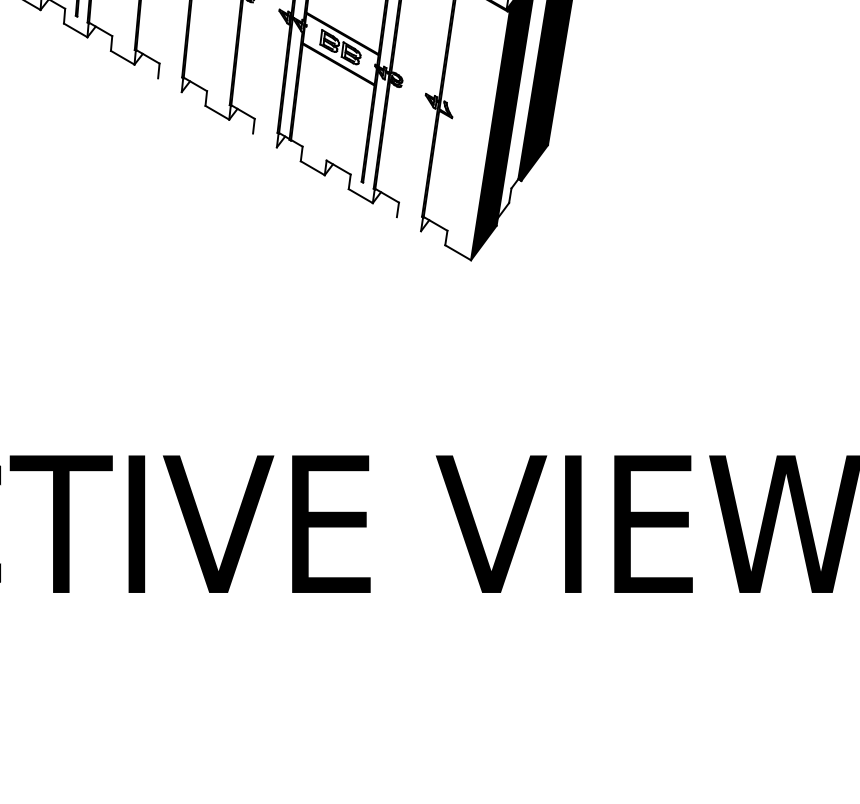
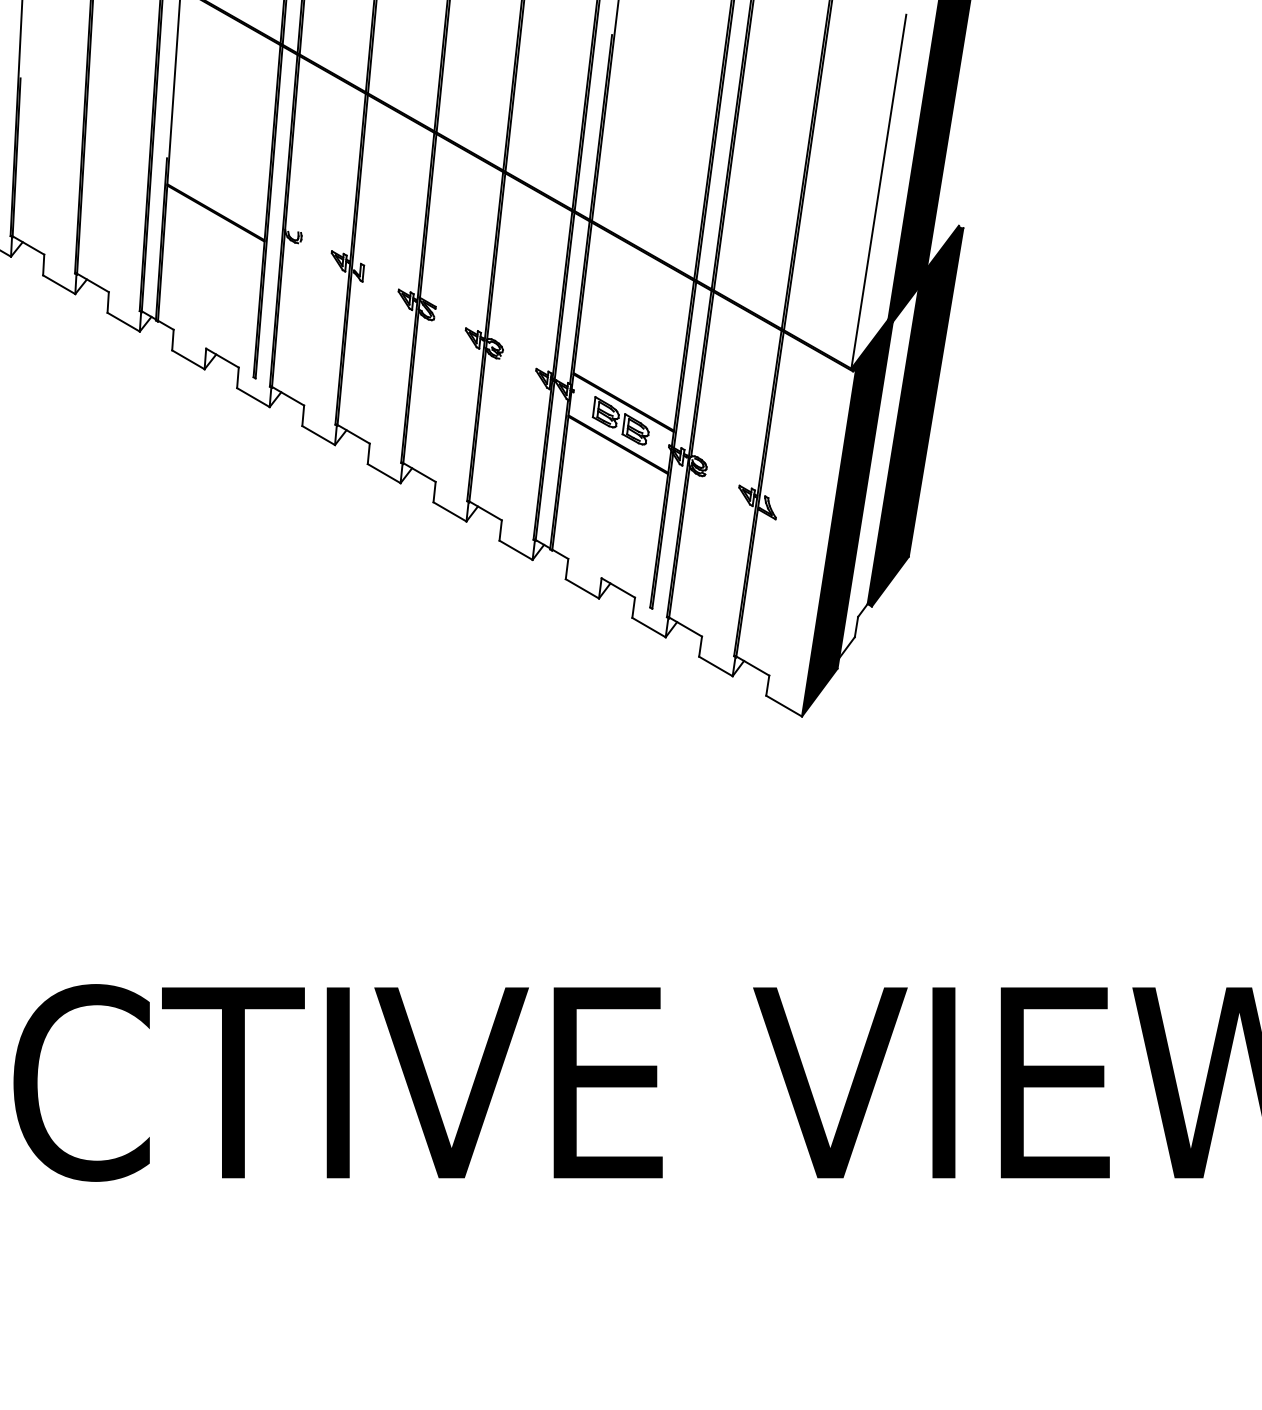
line: (169, 85) -> (383, 473), added
line: (264, 139) -> (515, 549), added
line: (408, 224) -> (715, 666), added

